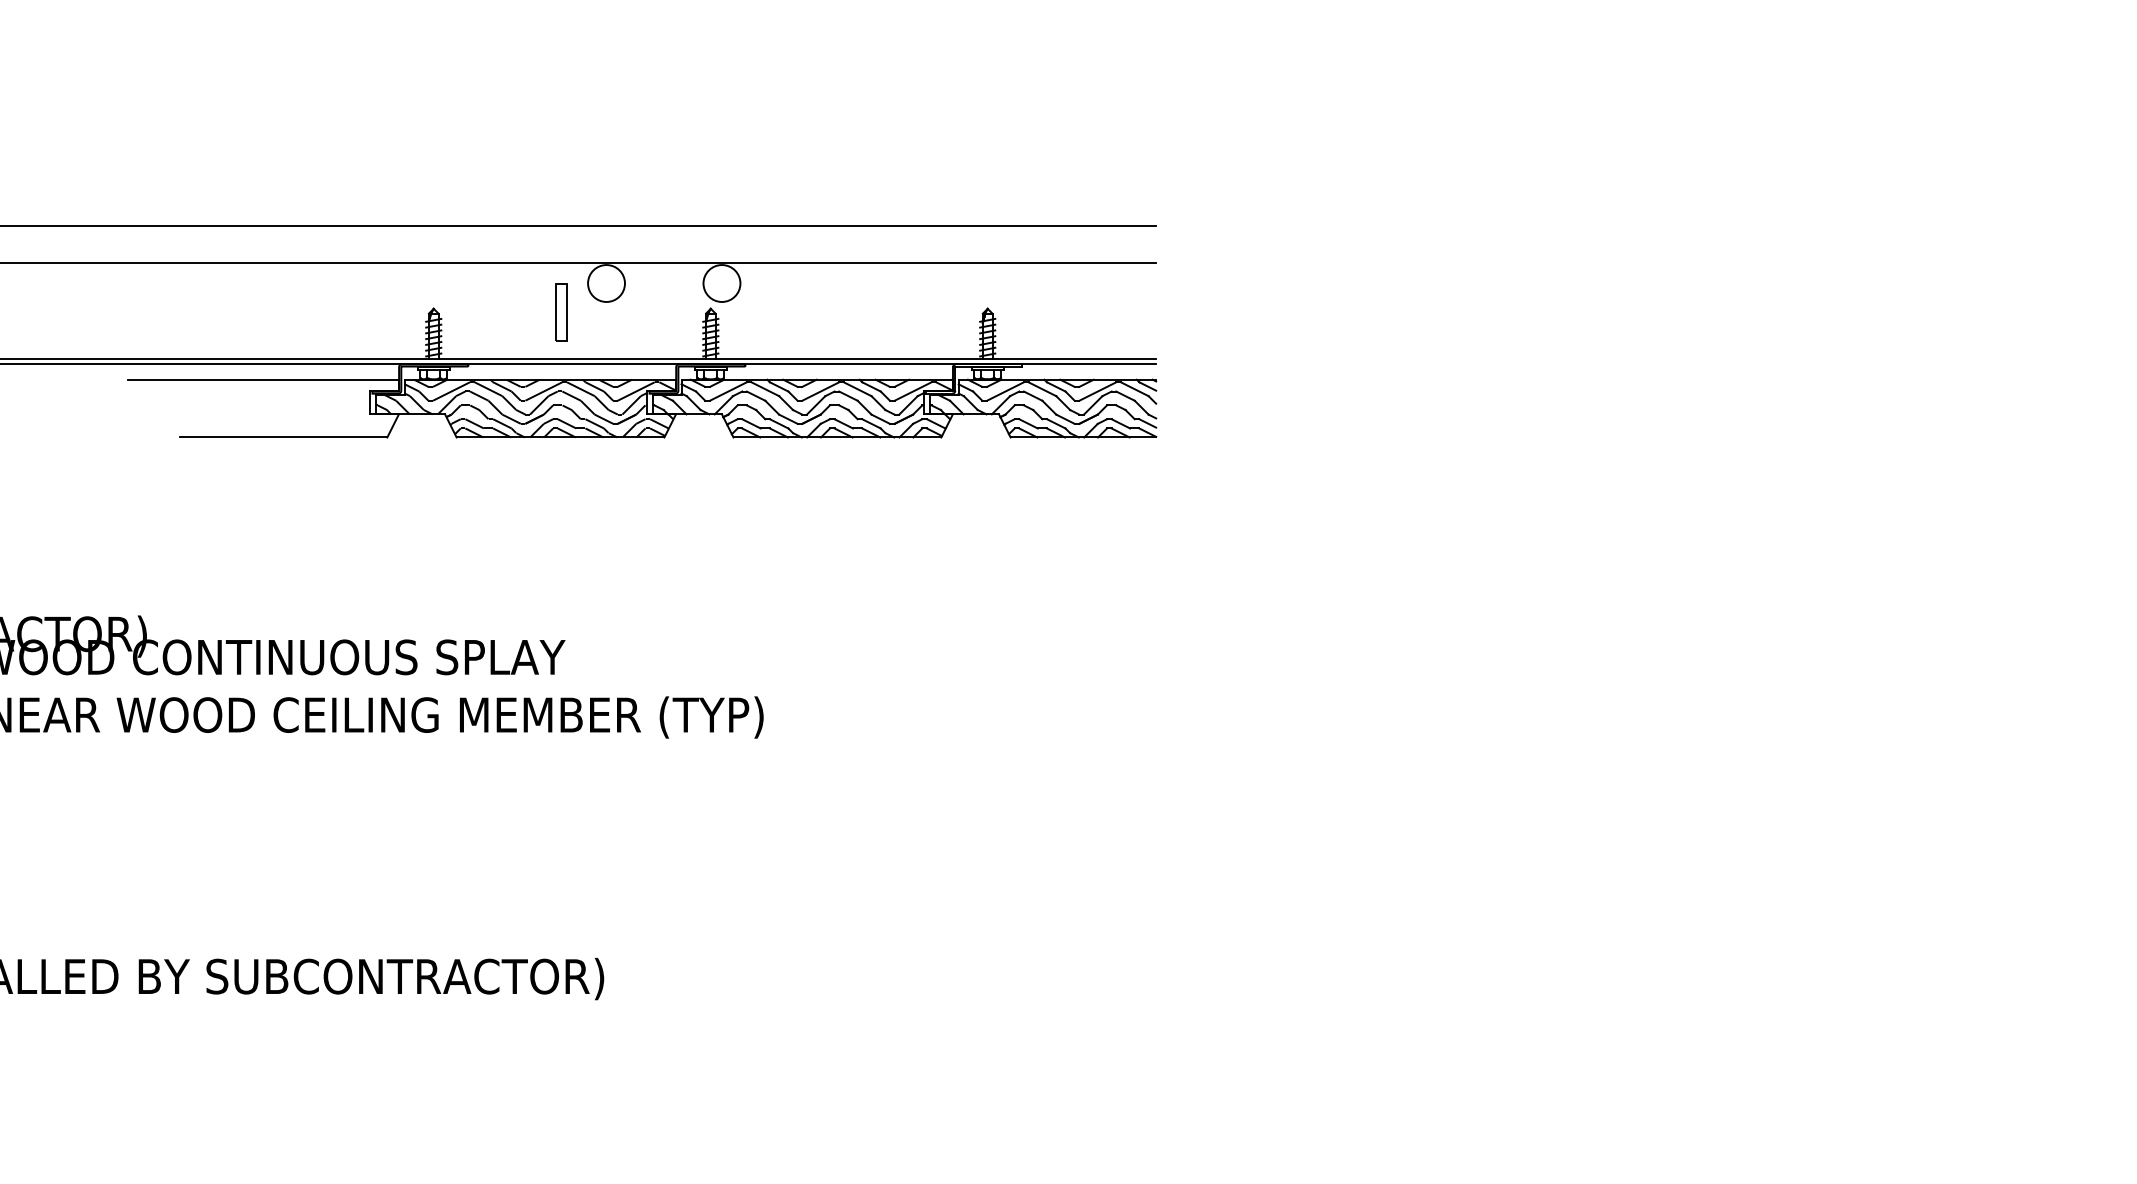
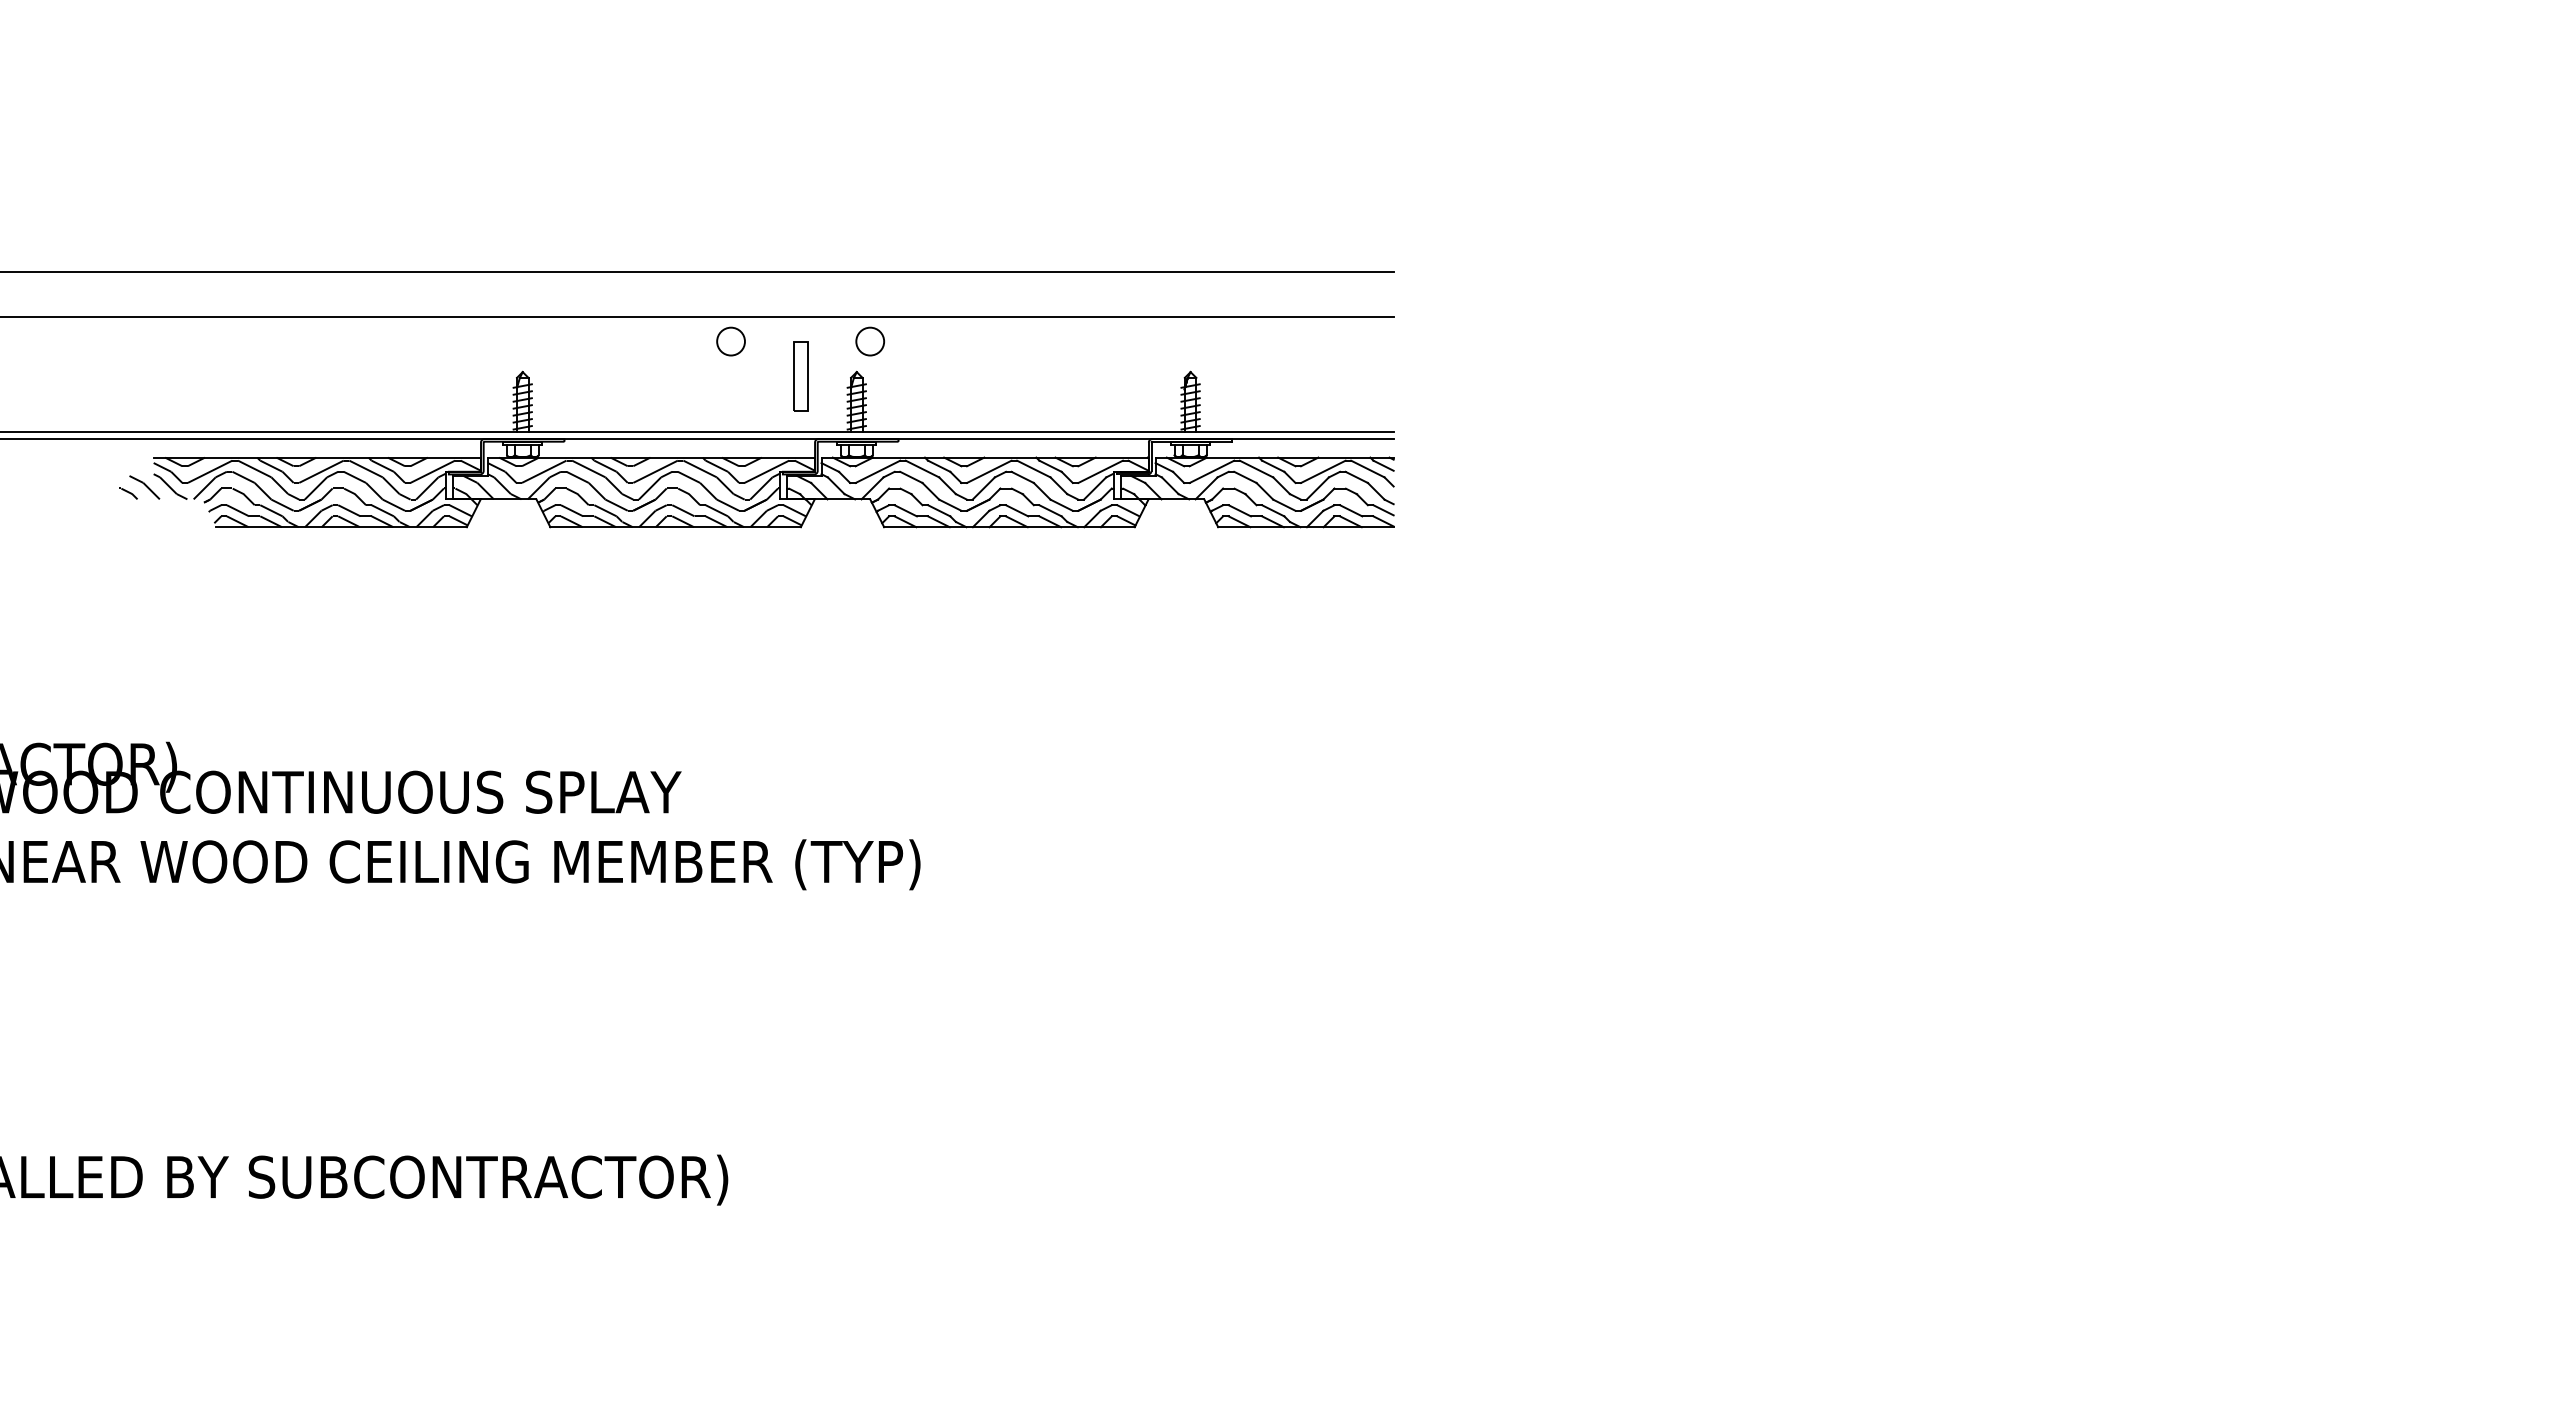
circle: (606, 283) -> (730, 341), size x0.62
circle: (722, 283) -> (870, 341), size x0.62
part: (561, 312) -> (800, 376), moved
hatch: (248, 408) -> (299, 492), added

